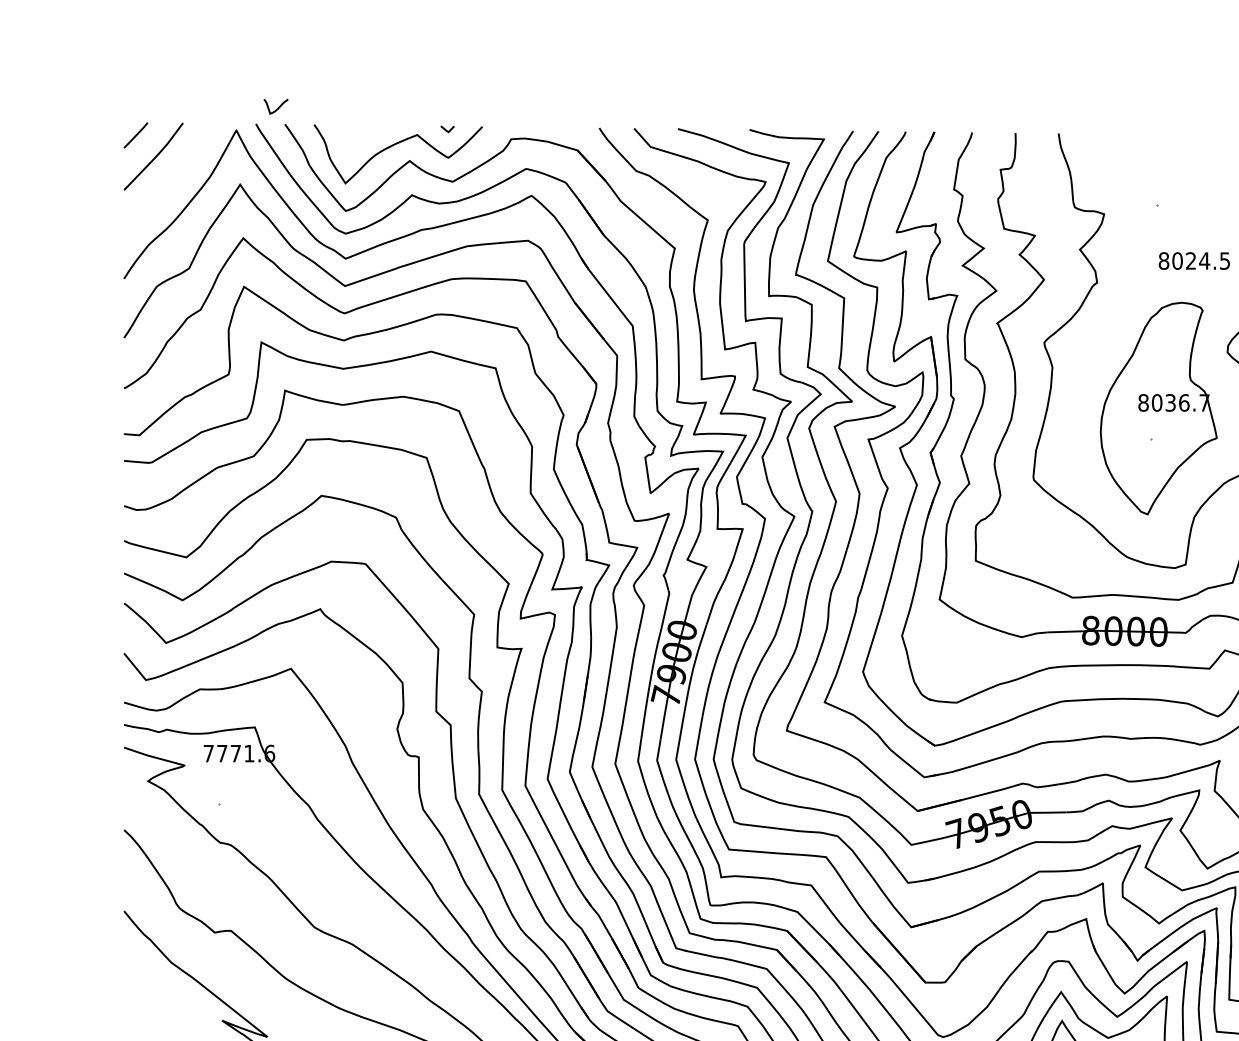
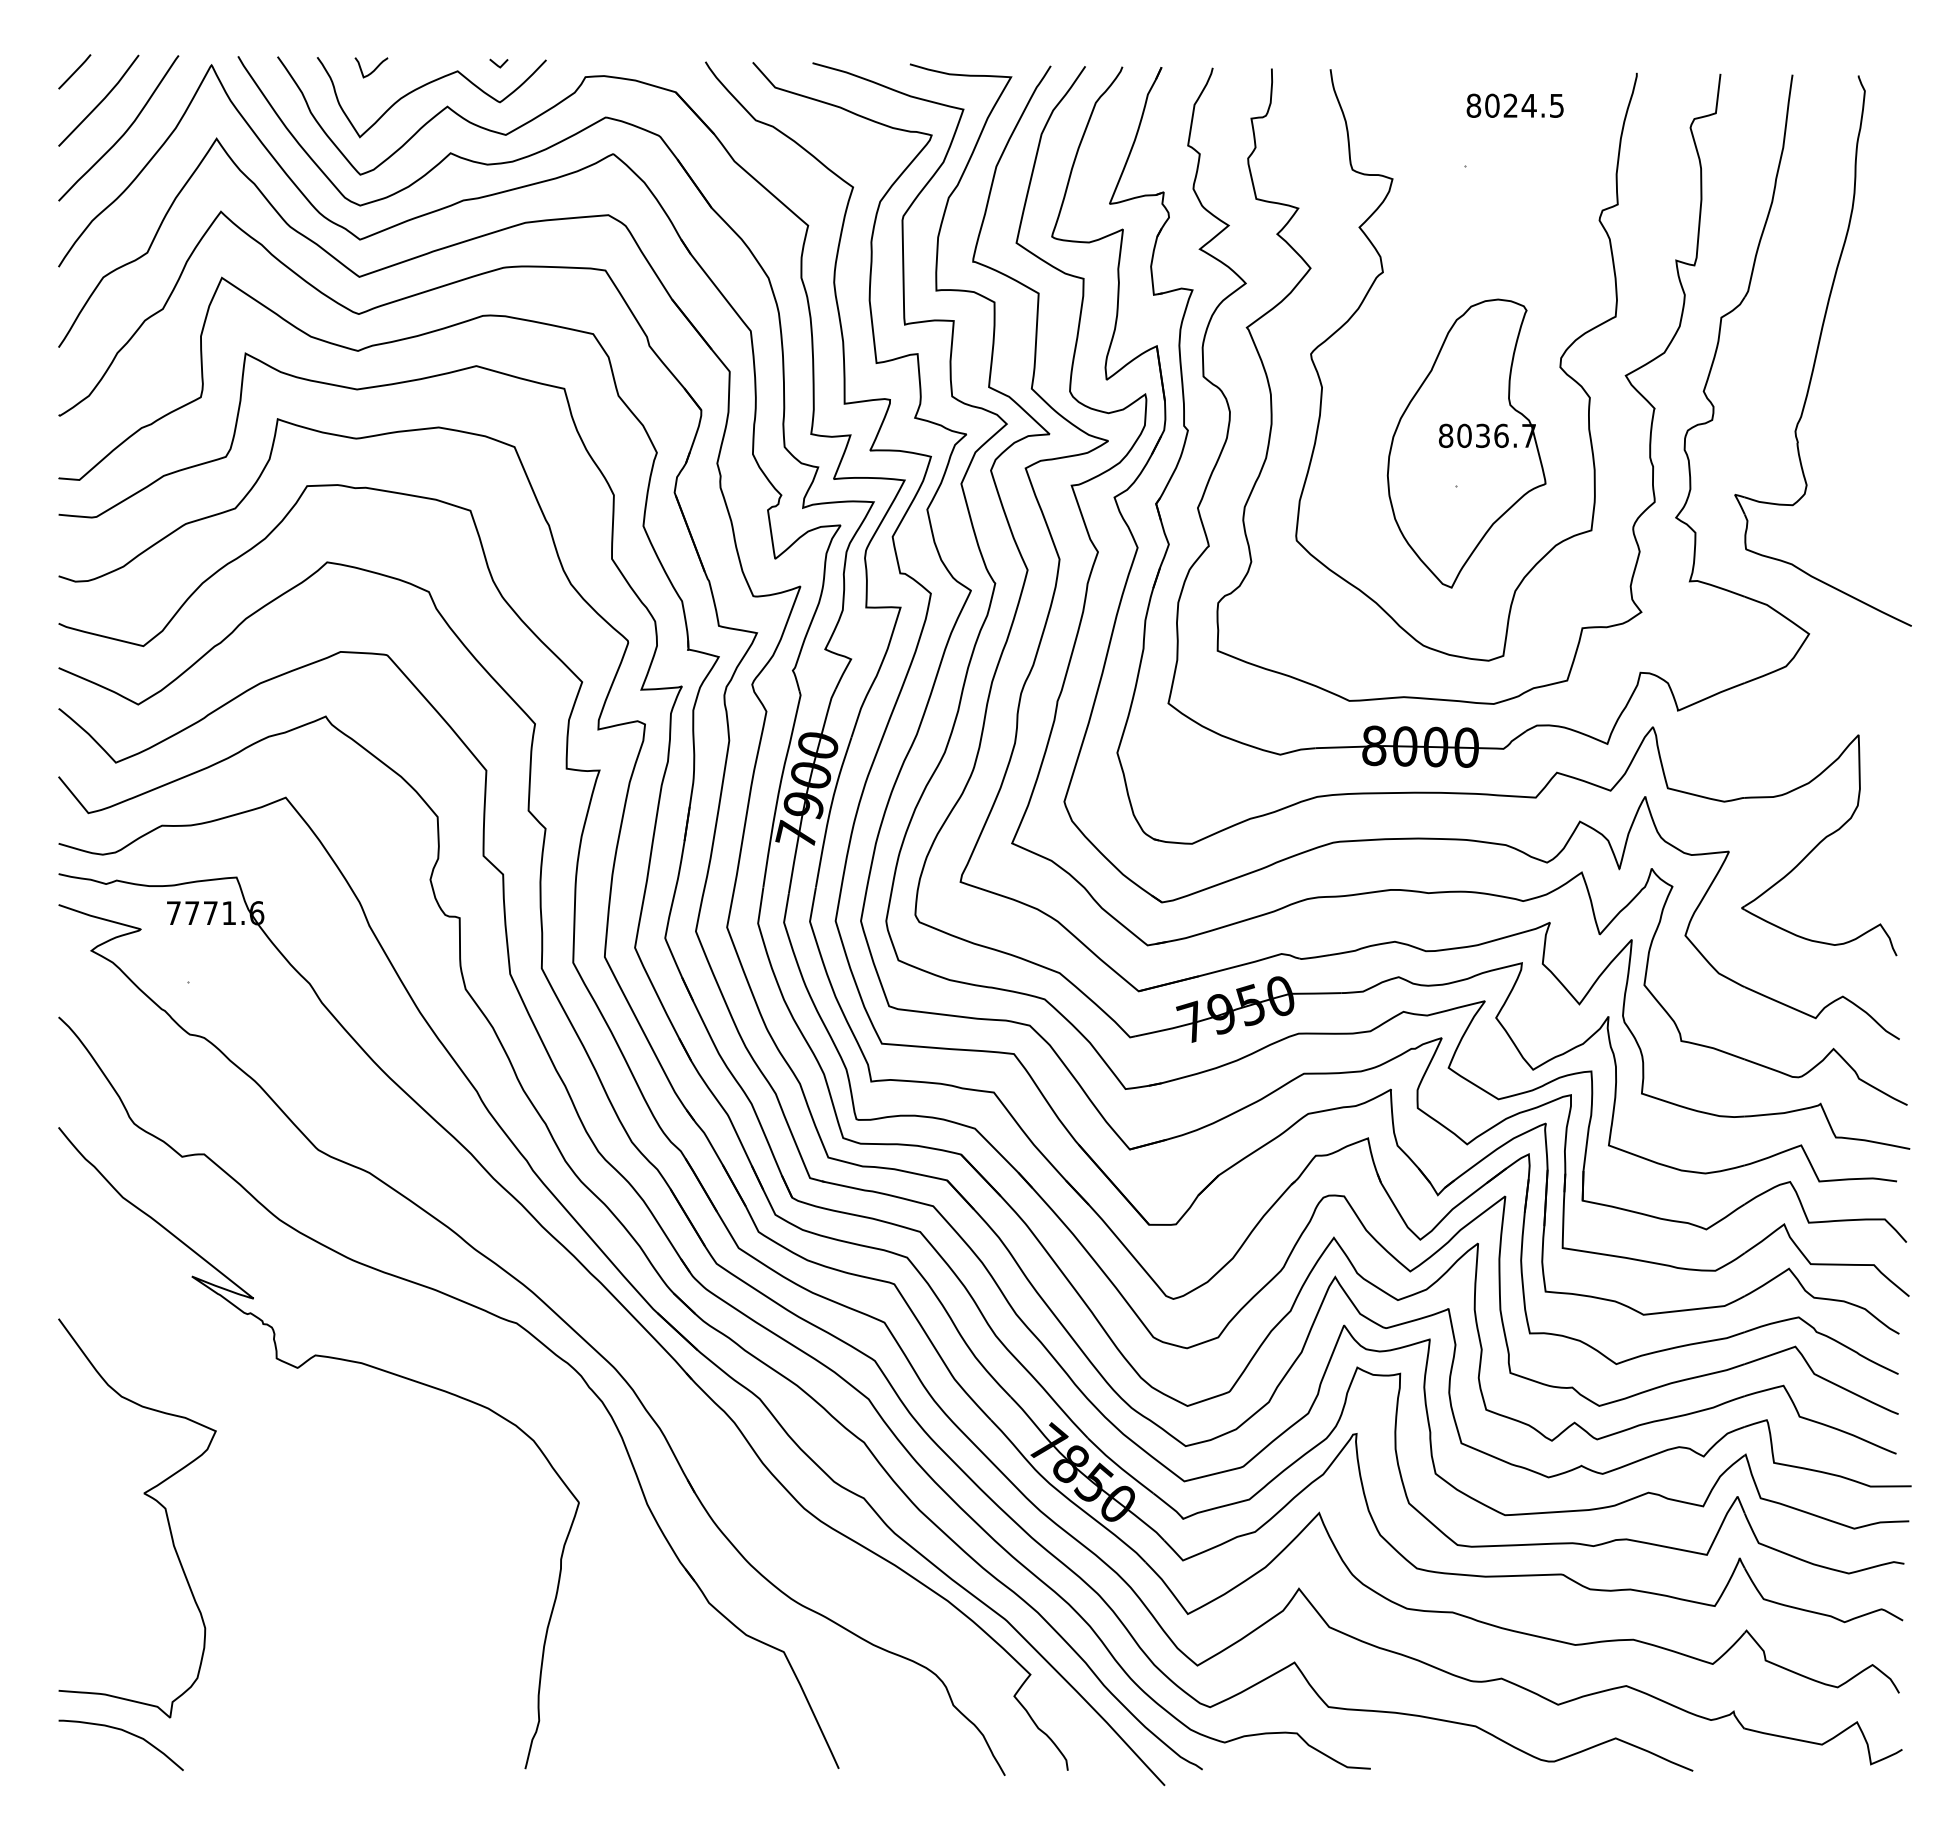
curve: (277, 107) -> (373, 69), moved
curve: (171, 180) -> (123, 133), added
text: (1193, 260) -> (1514, 105), moved

